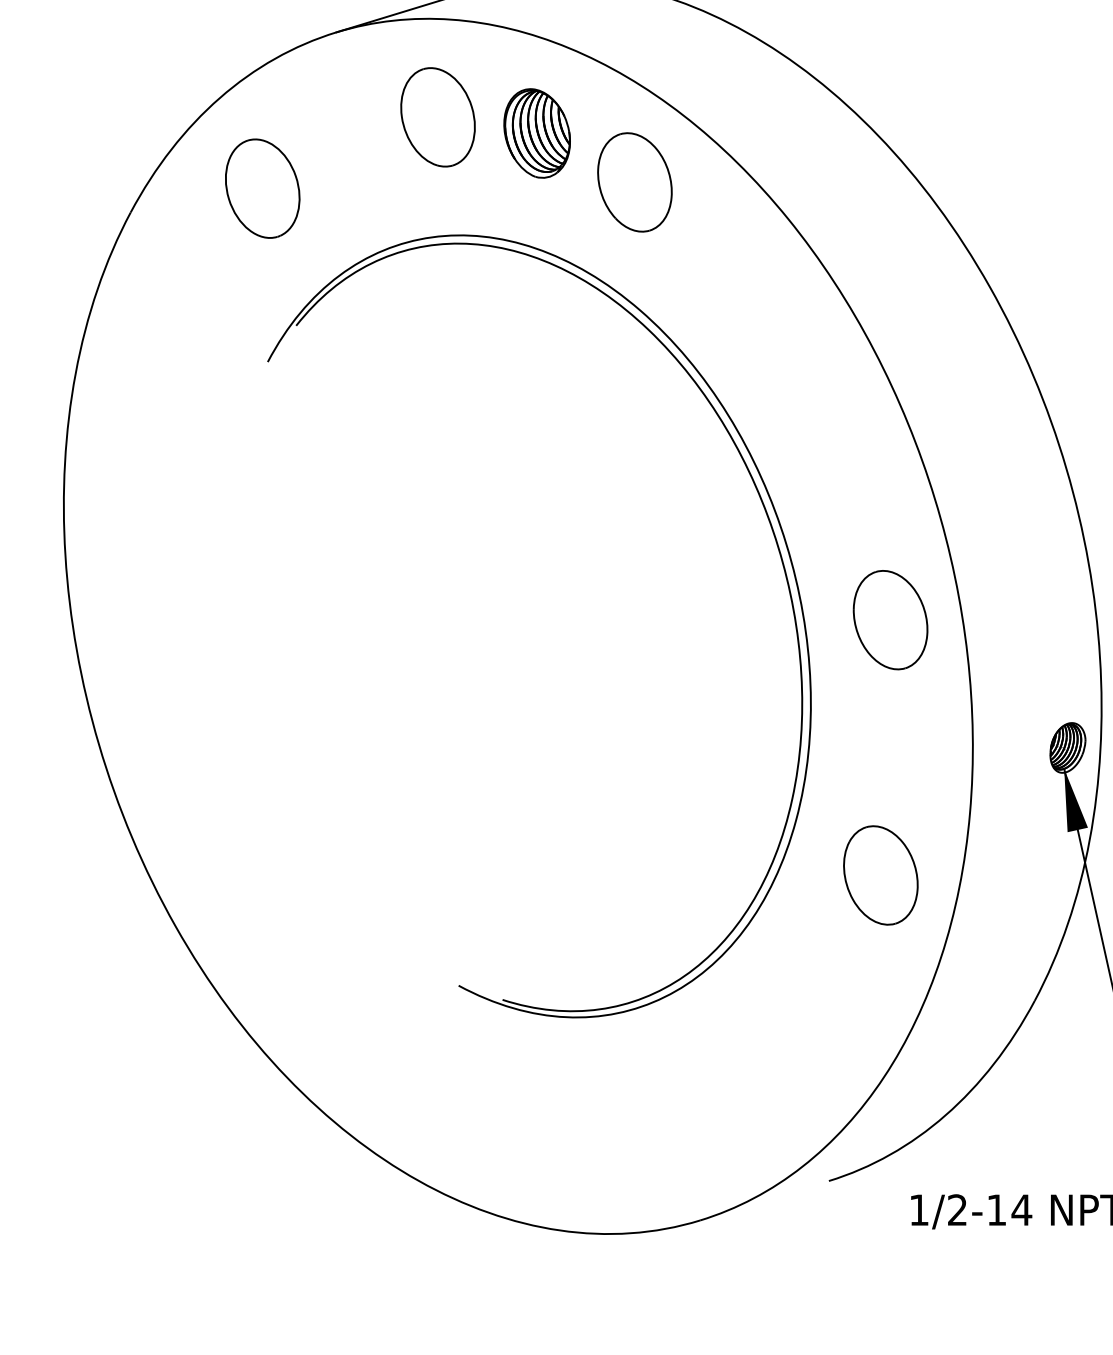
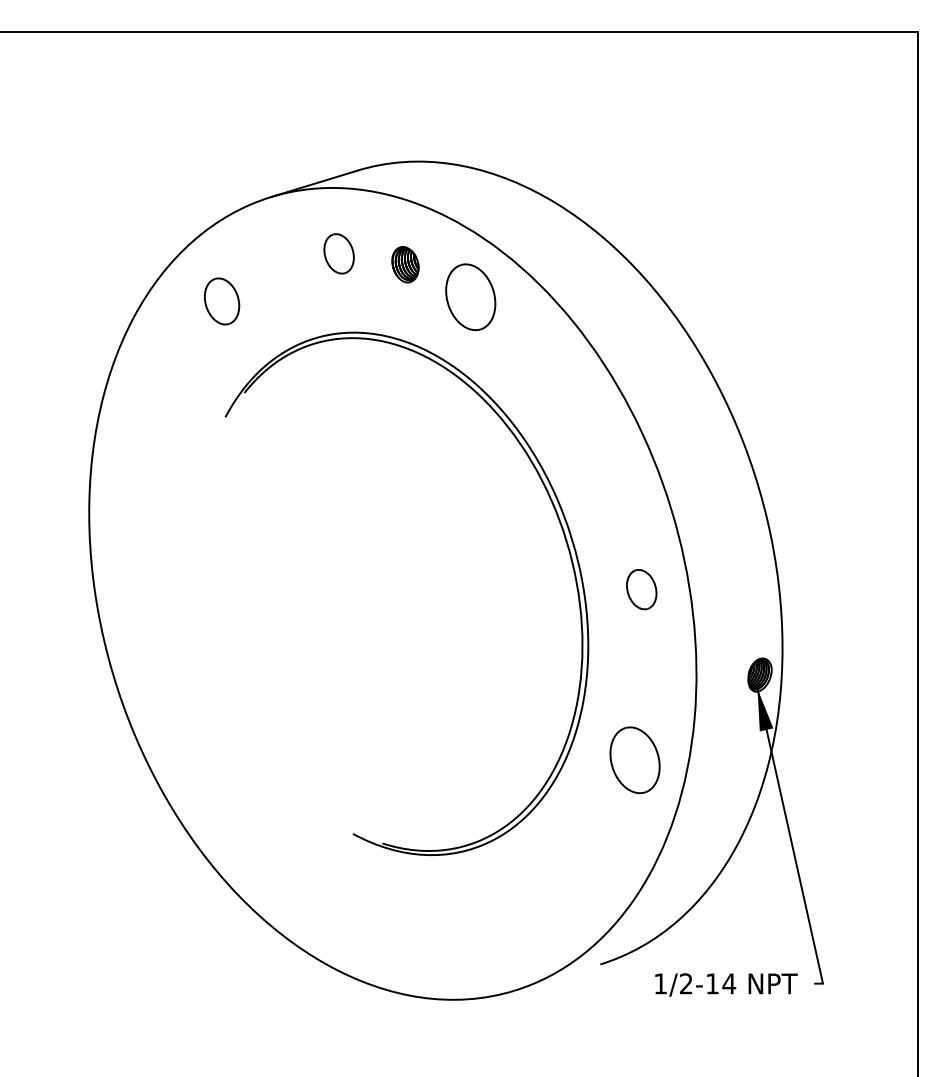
part: (436, 116) -> (338, 253), size x0.6
part: (537, 133) -> (405, 264), size x0.6
part: (261, 188) -> (221, 301), size x0.7
part: (890, 619) -> (641, 589), size x0.6

